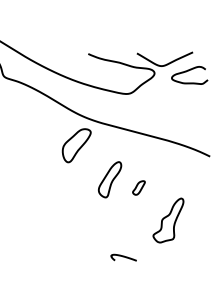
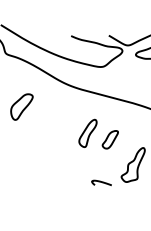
part: (76, 145) -> (21, 106), moved
part: (138, 187) -> (110, 139), size x1.67
curve: (123, 257) -> (101, 182), moved

